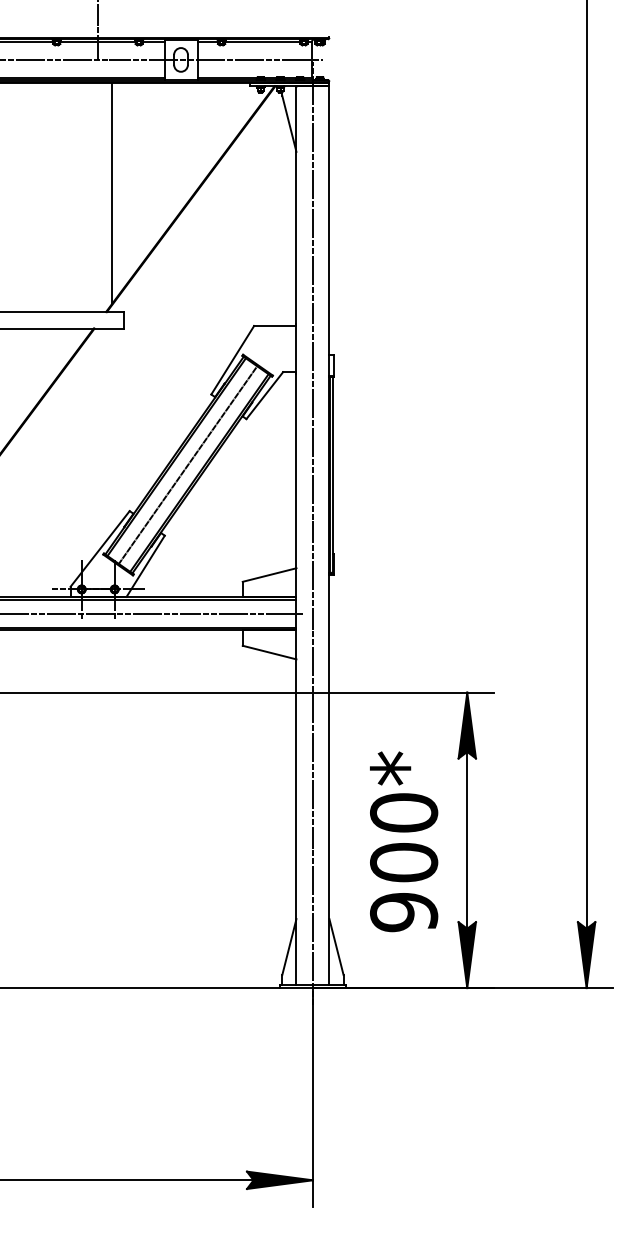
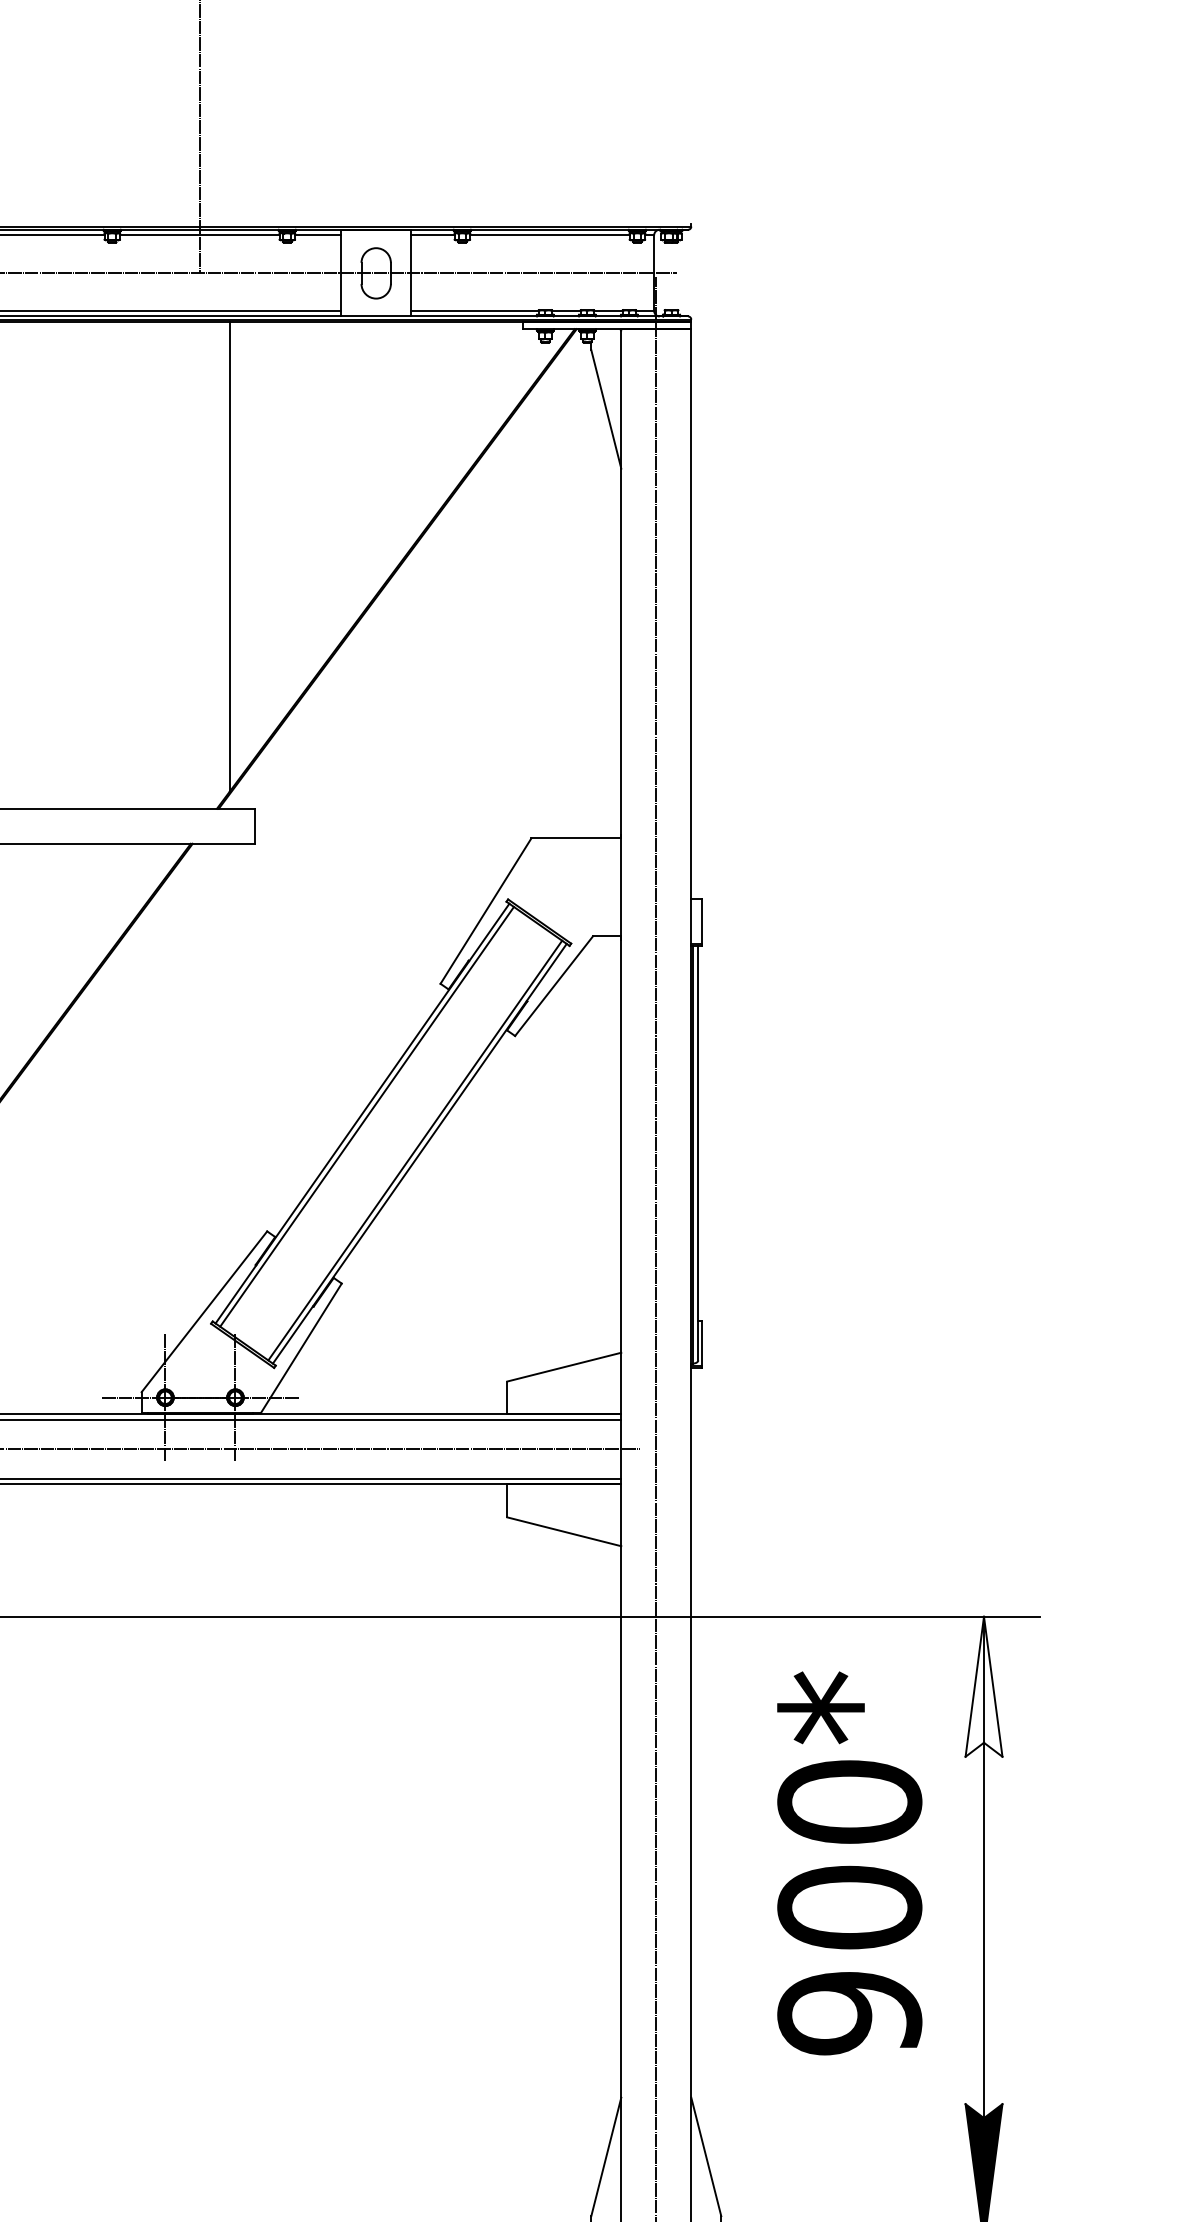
line: (188, 465) -> (392, 1134), removed
fill: (466, 725) -> (982, 1686), removed
text: (404, 841) -> (850, 1862), moved

